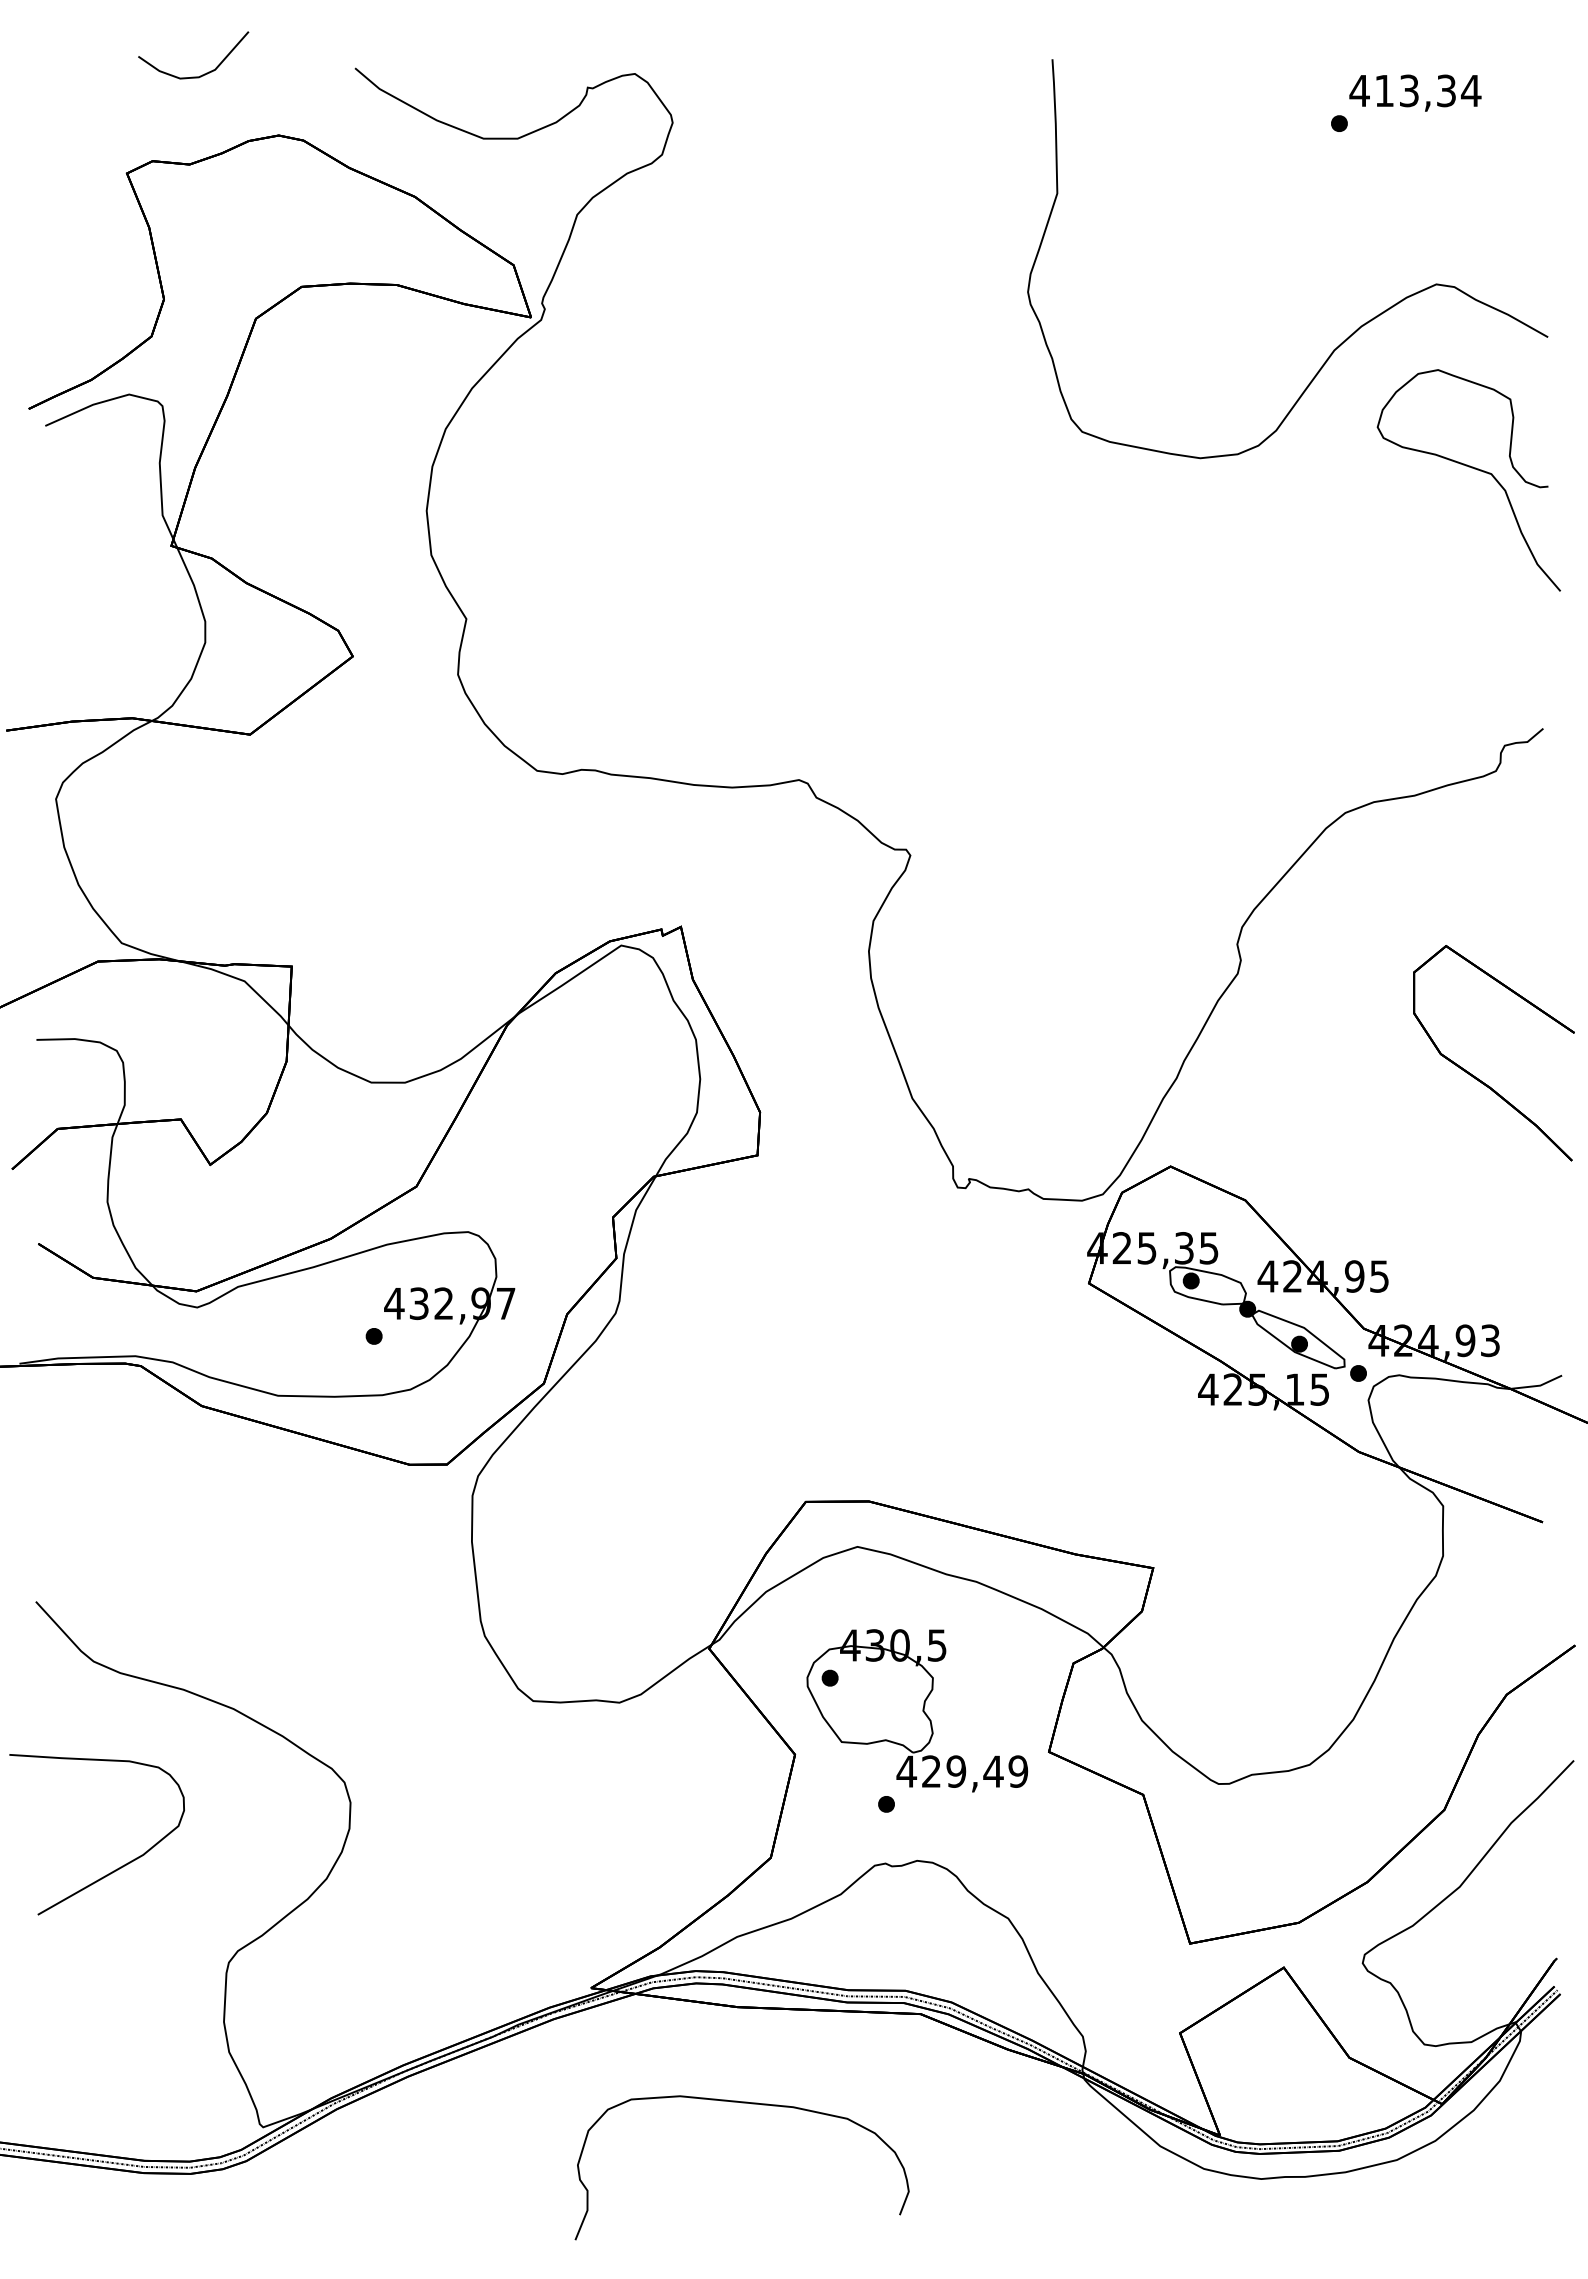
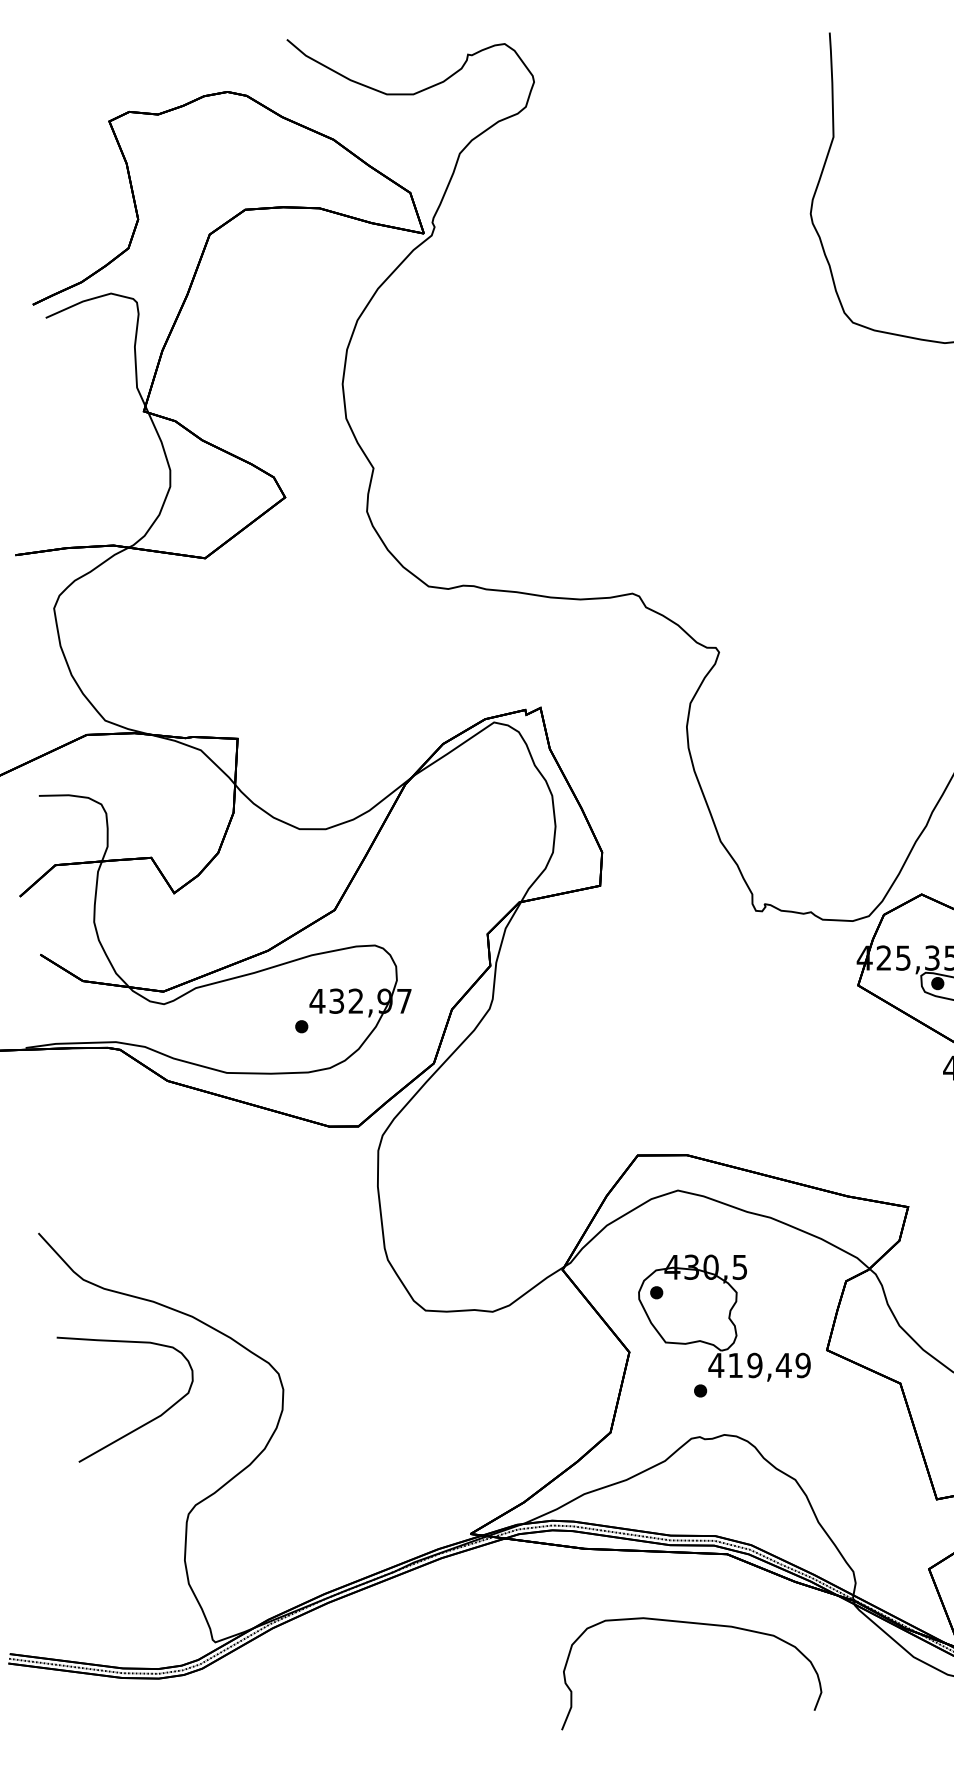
curve: (193, 76) -> (161, 46), removed
text: (931, 1771) -> (735, 1365), 429,49 -> 419,49
curve: (113, 1870) -> (137, 1427), moved
curve: (751, 2104) -> (698, 1624), moved

